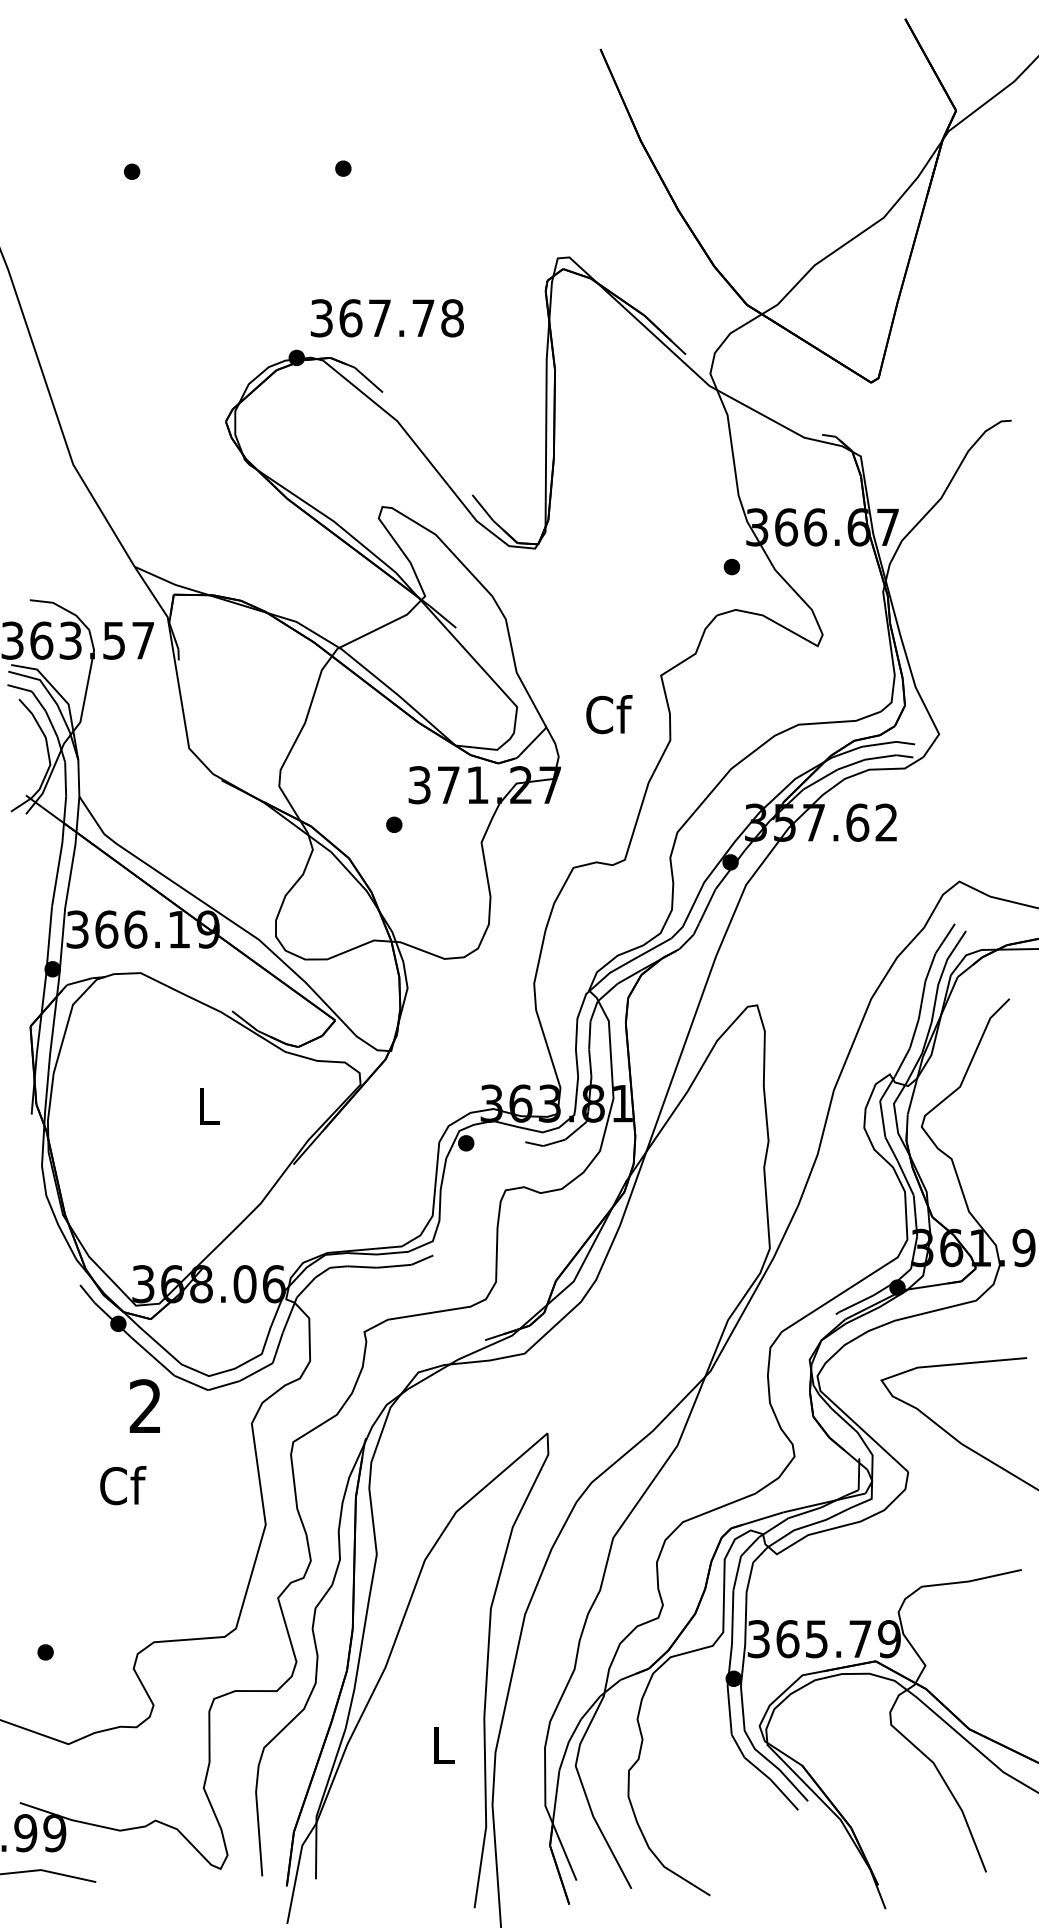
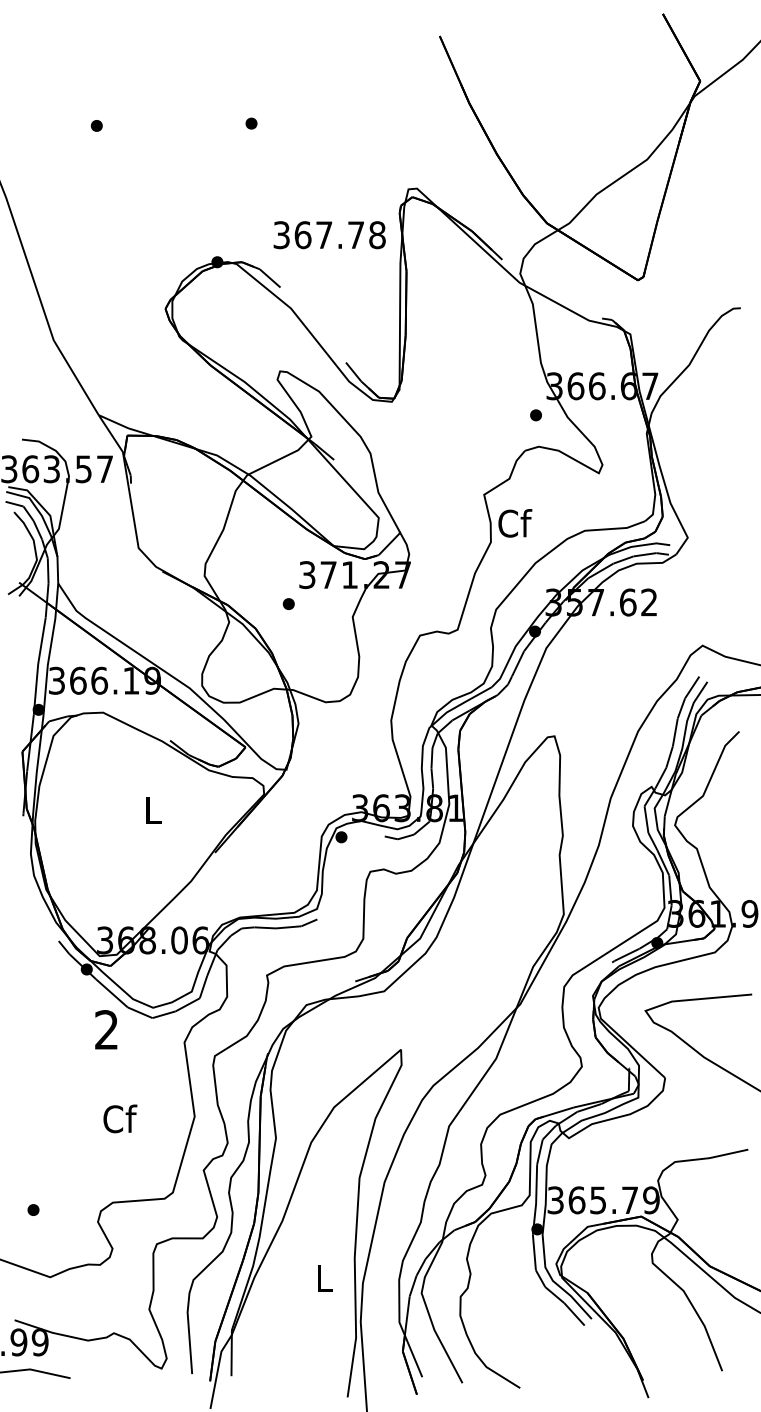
text: (387, 318) -> (329, 235), moved
text: (609, 714) -> (515, 523), moved
text: (123, 1485) -> (120, 1118), moved

